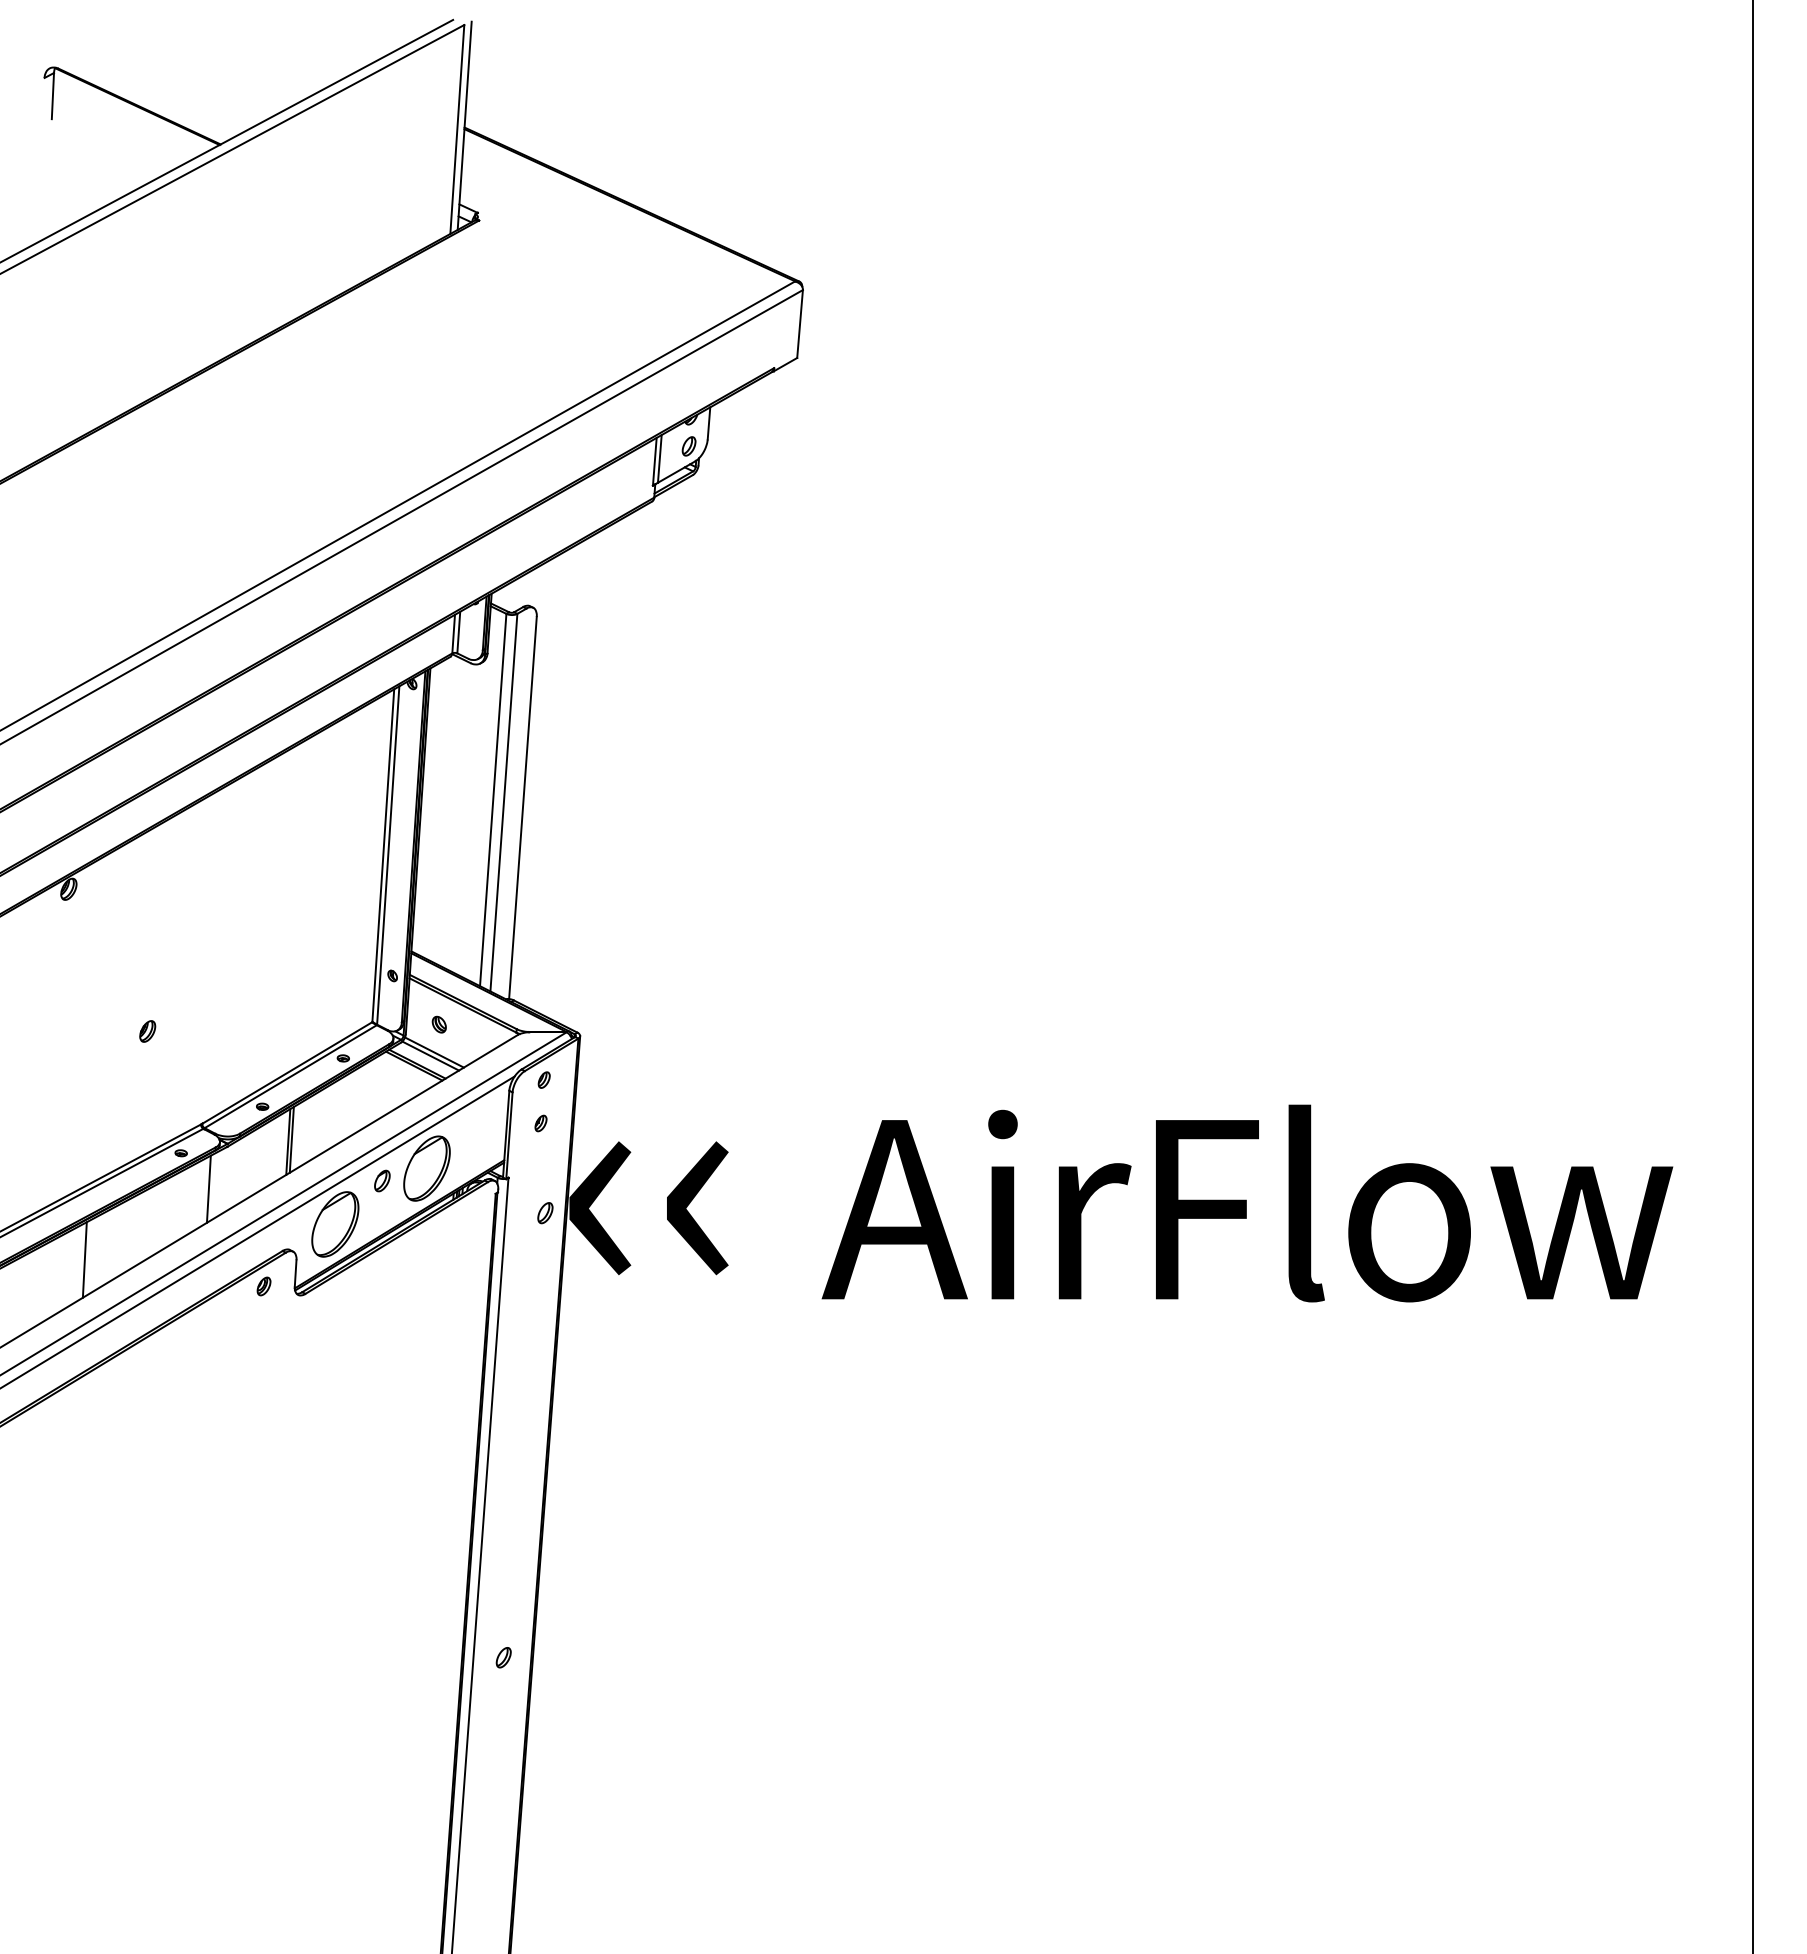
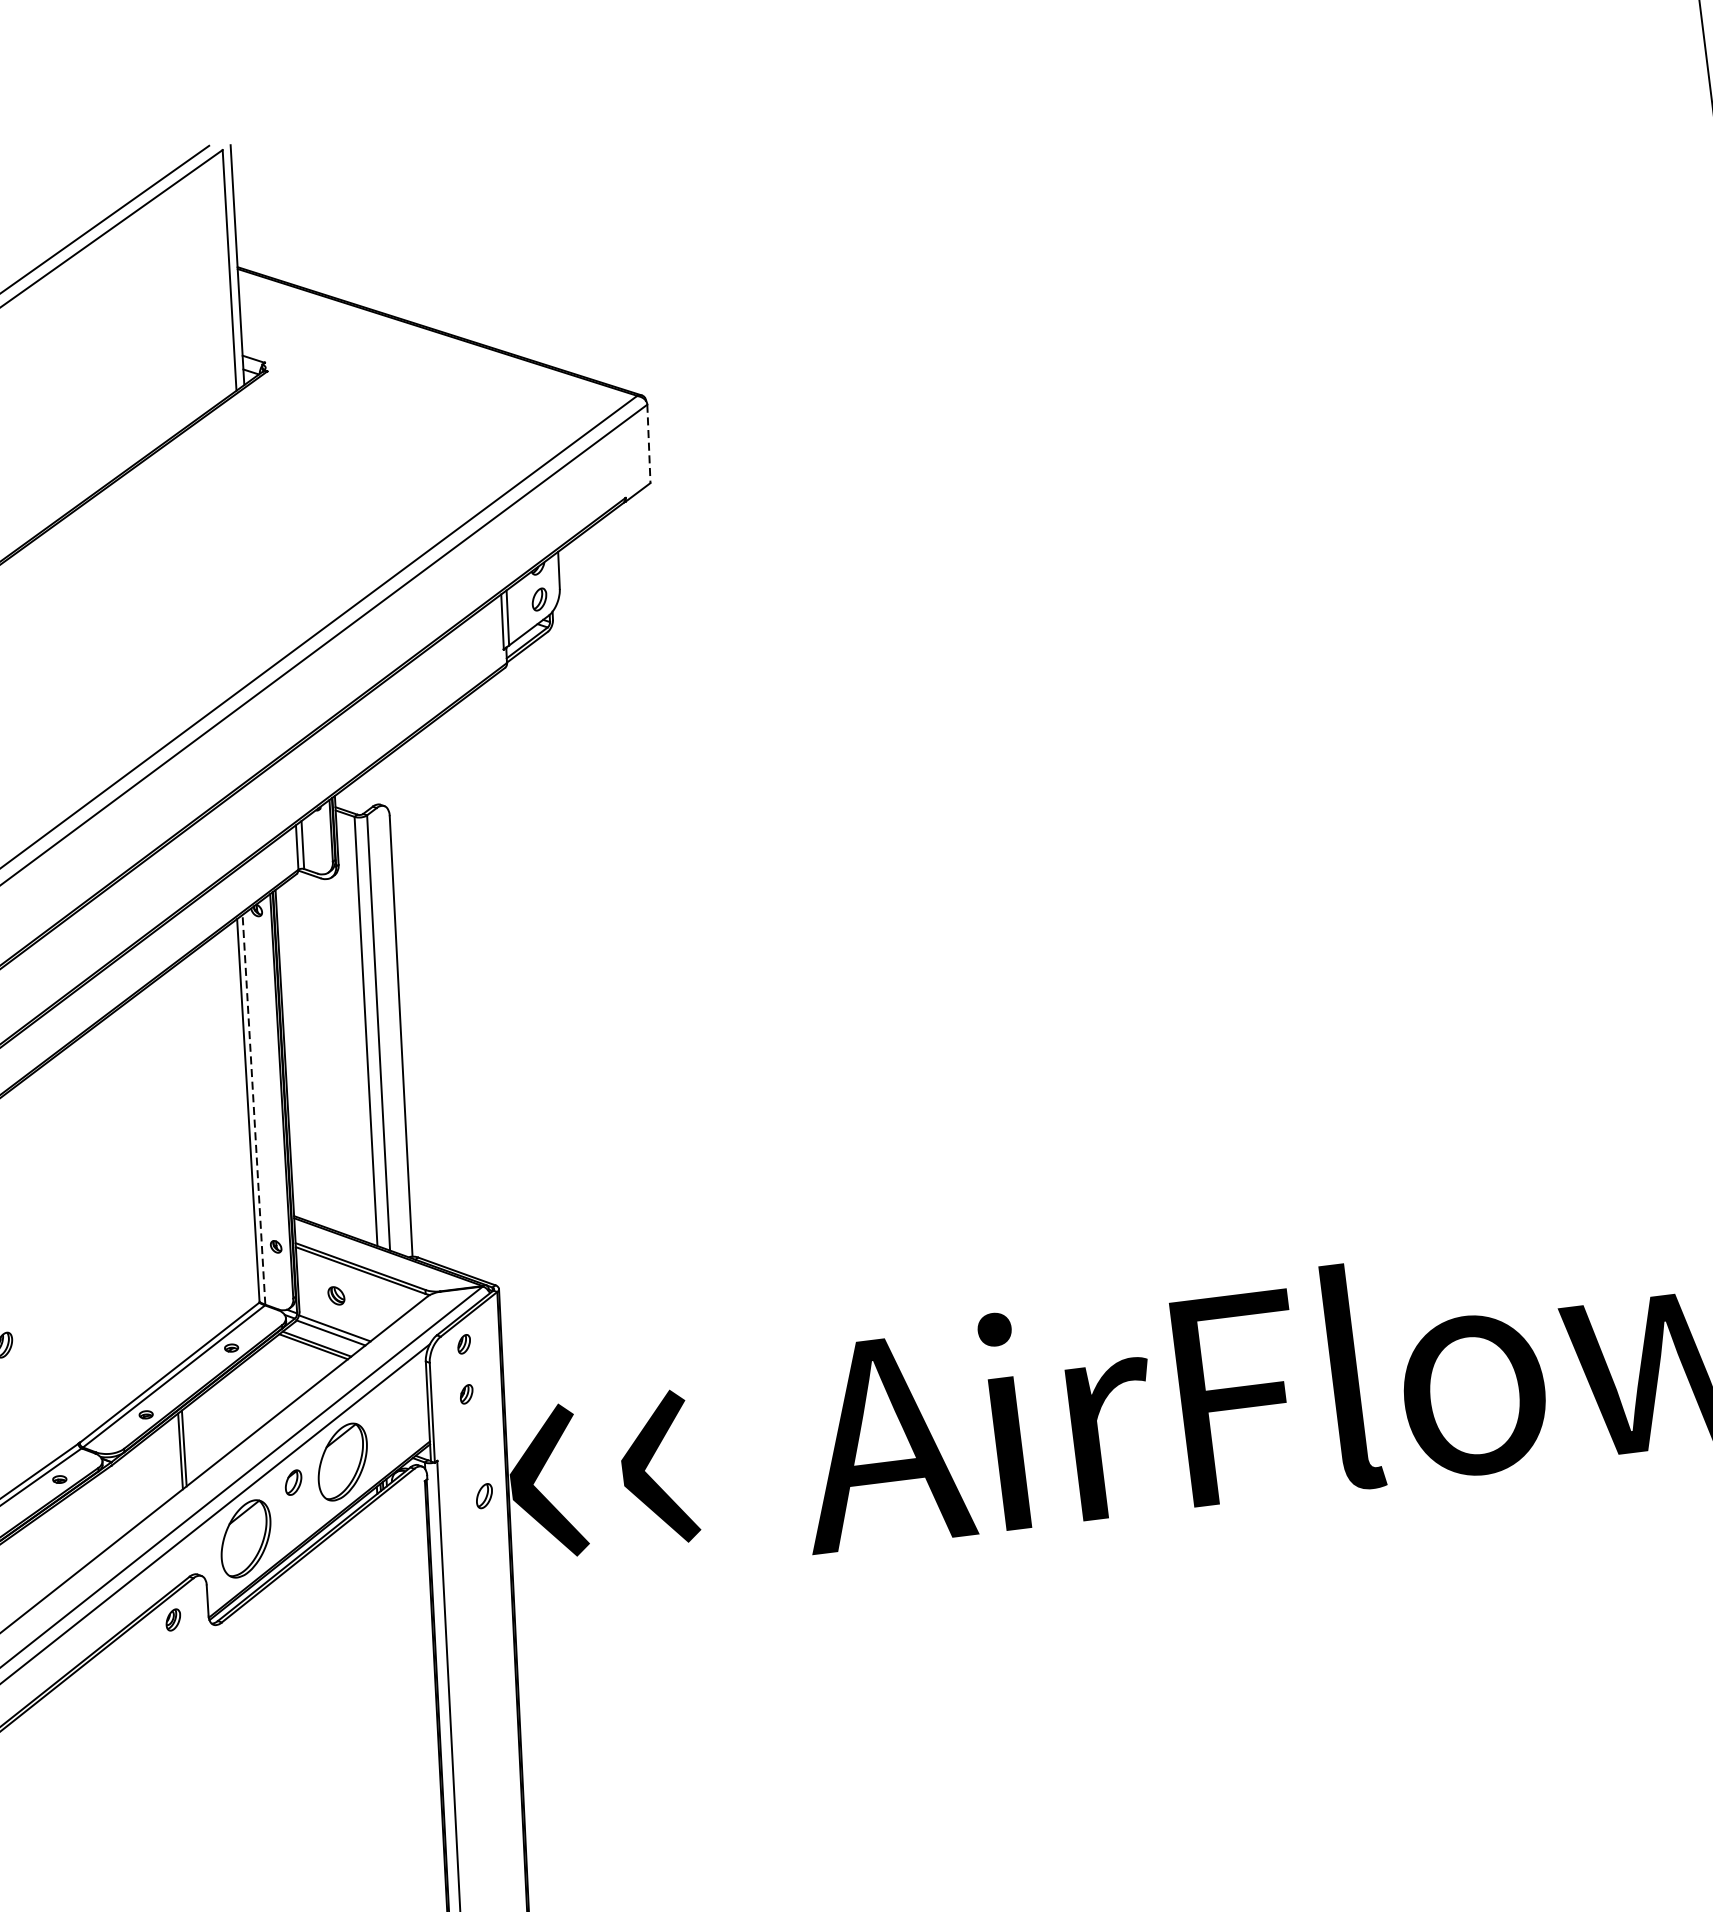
line: (800, 324) -> (649, 444), solid -> dashed
line: (388, 855) -> (254, 1109), solid -> dashed
line: (208, 1188) -> (95, 1515), removed

